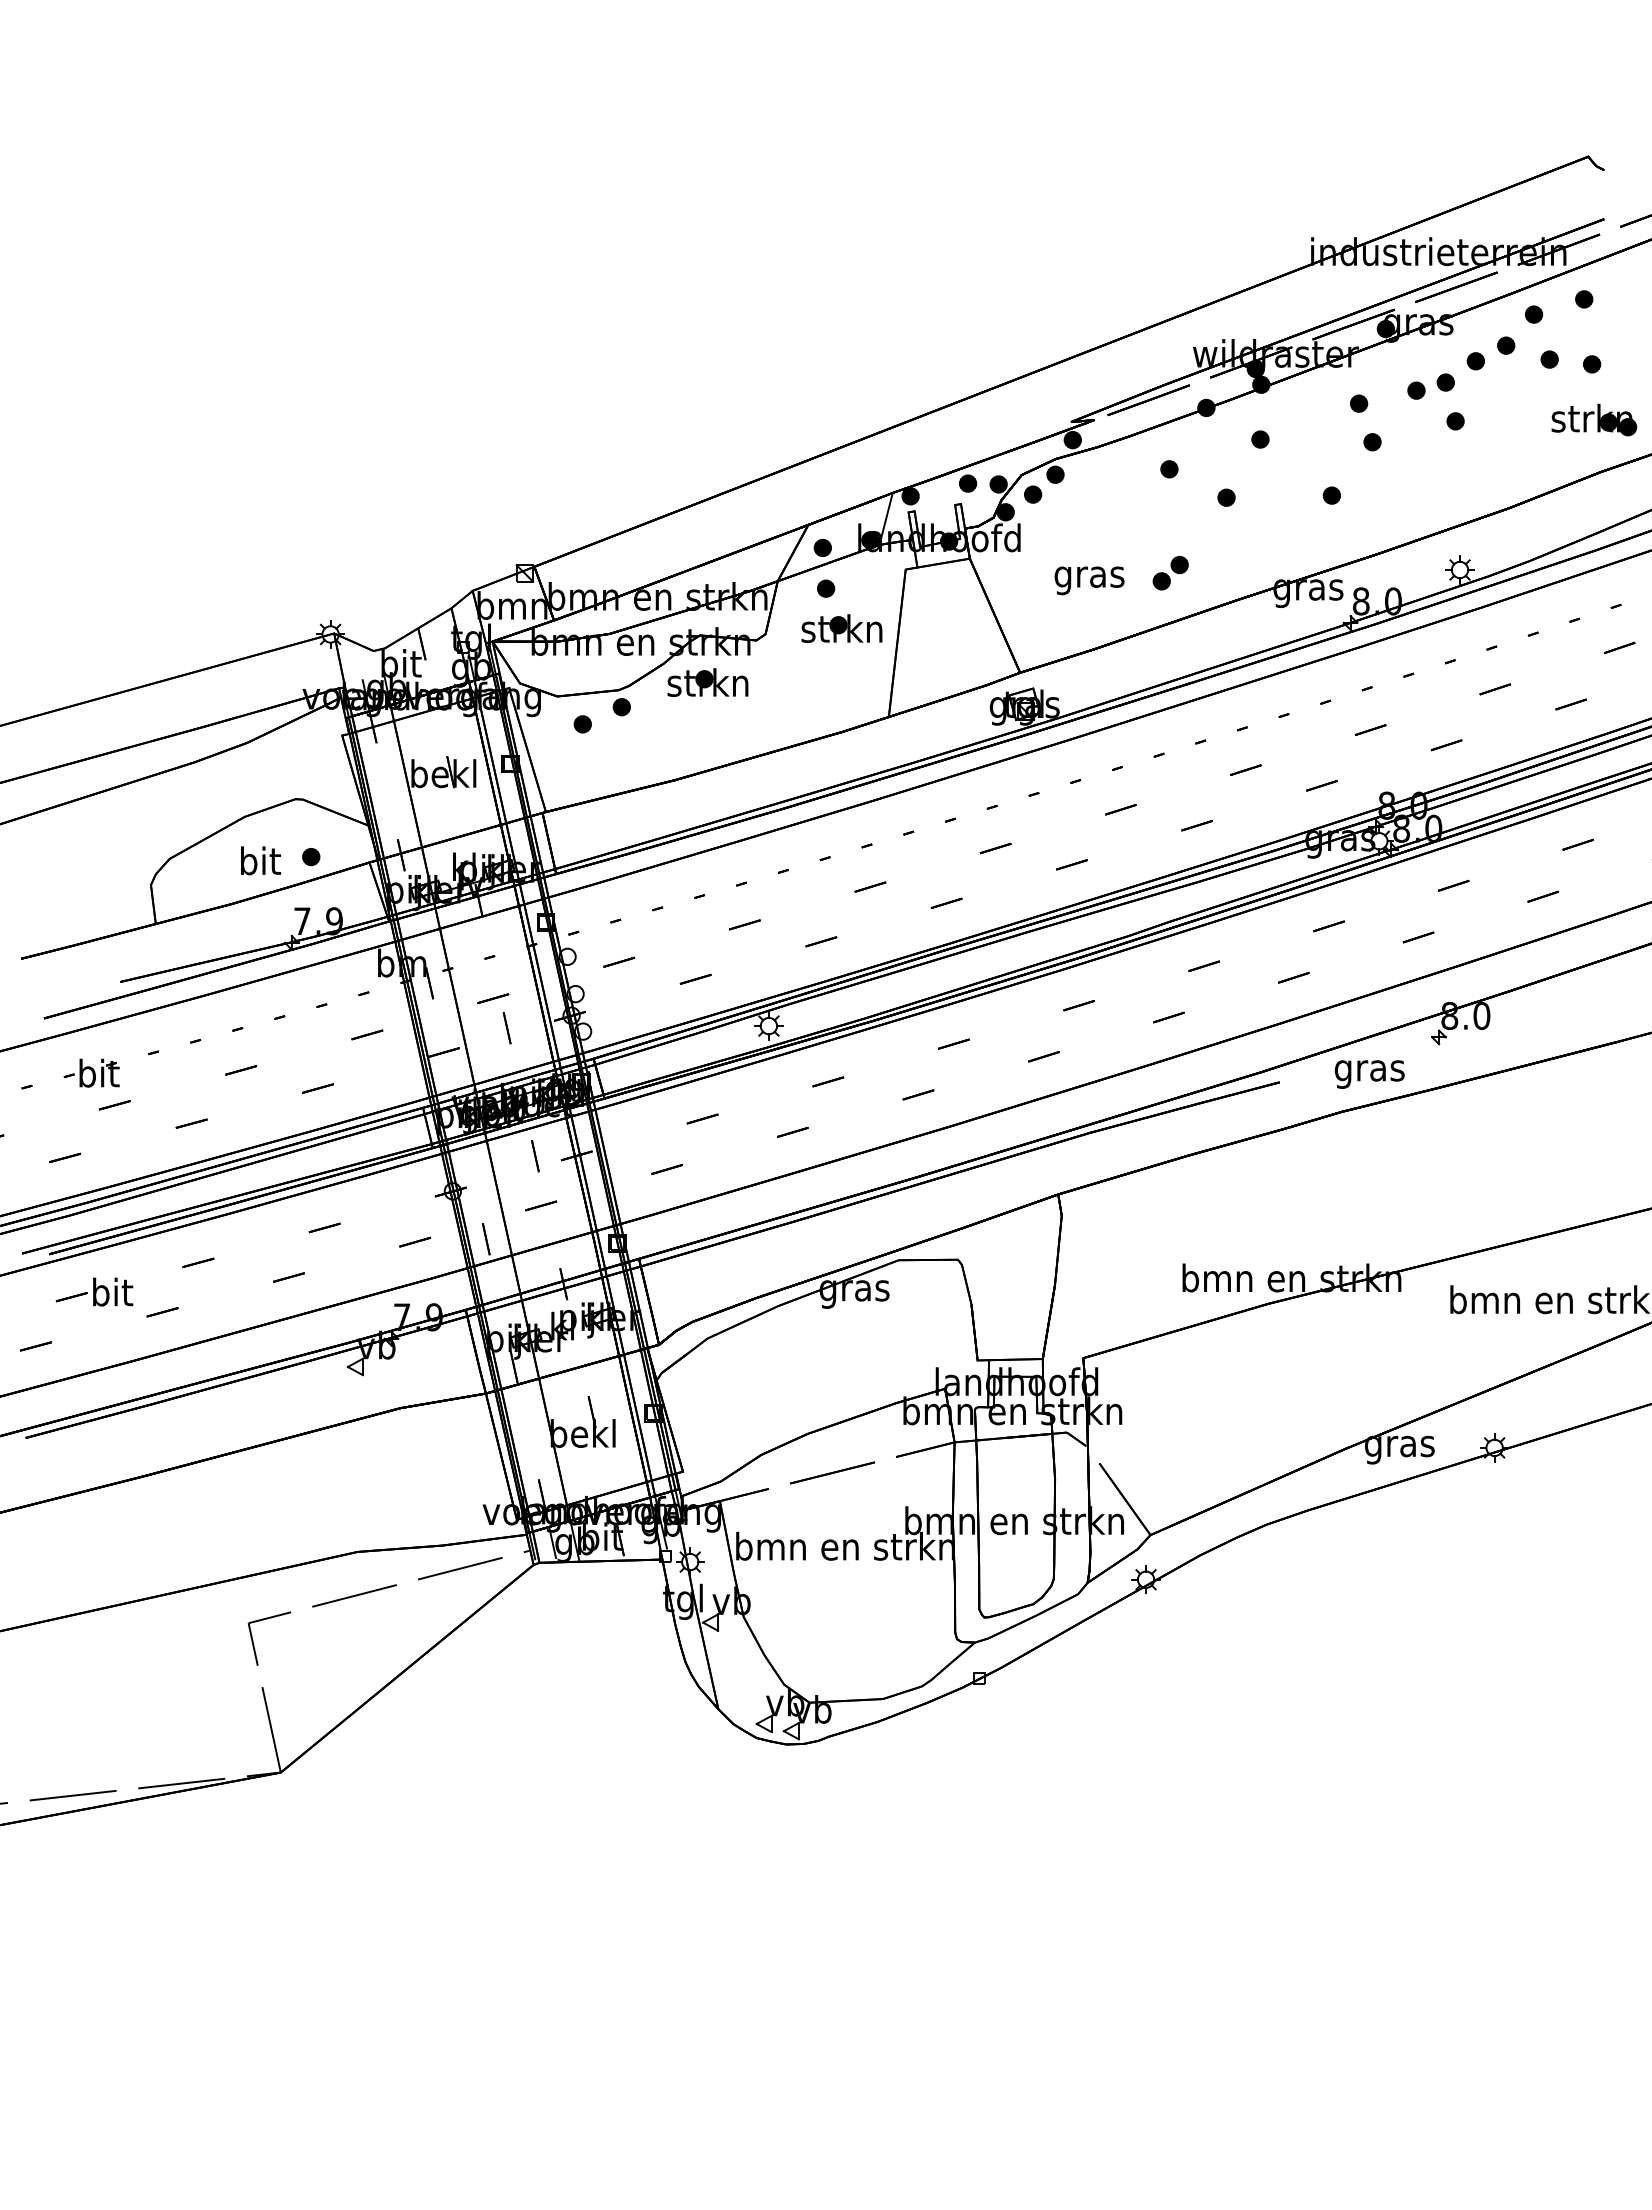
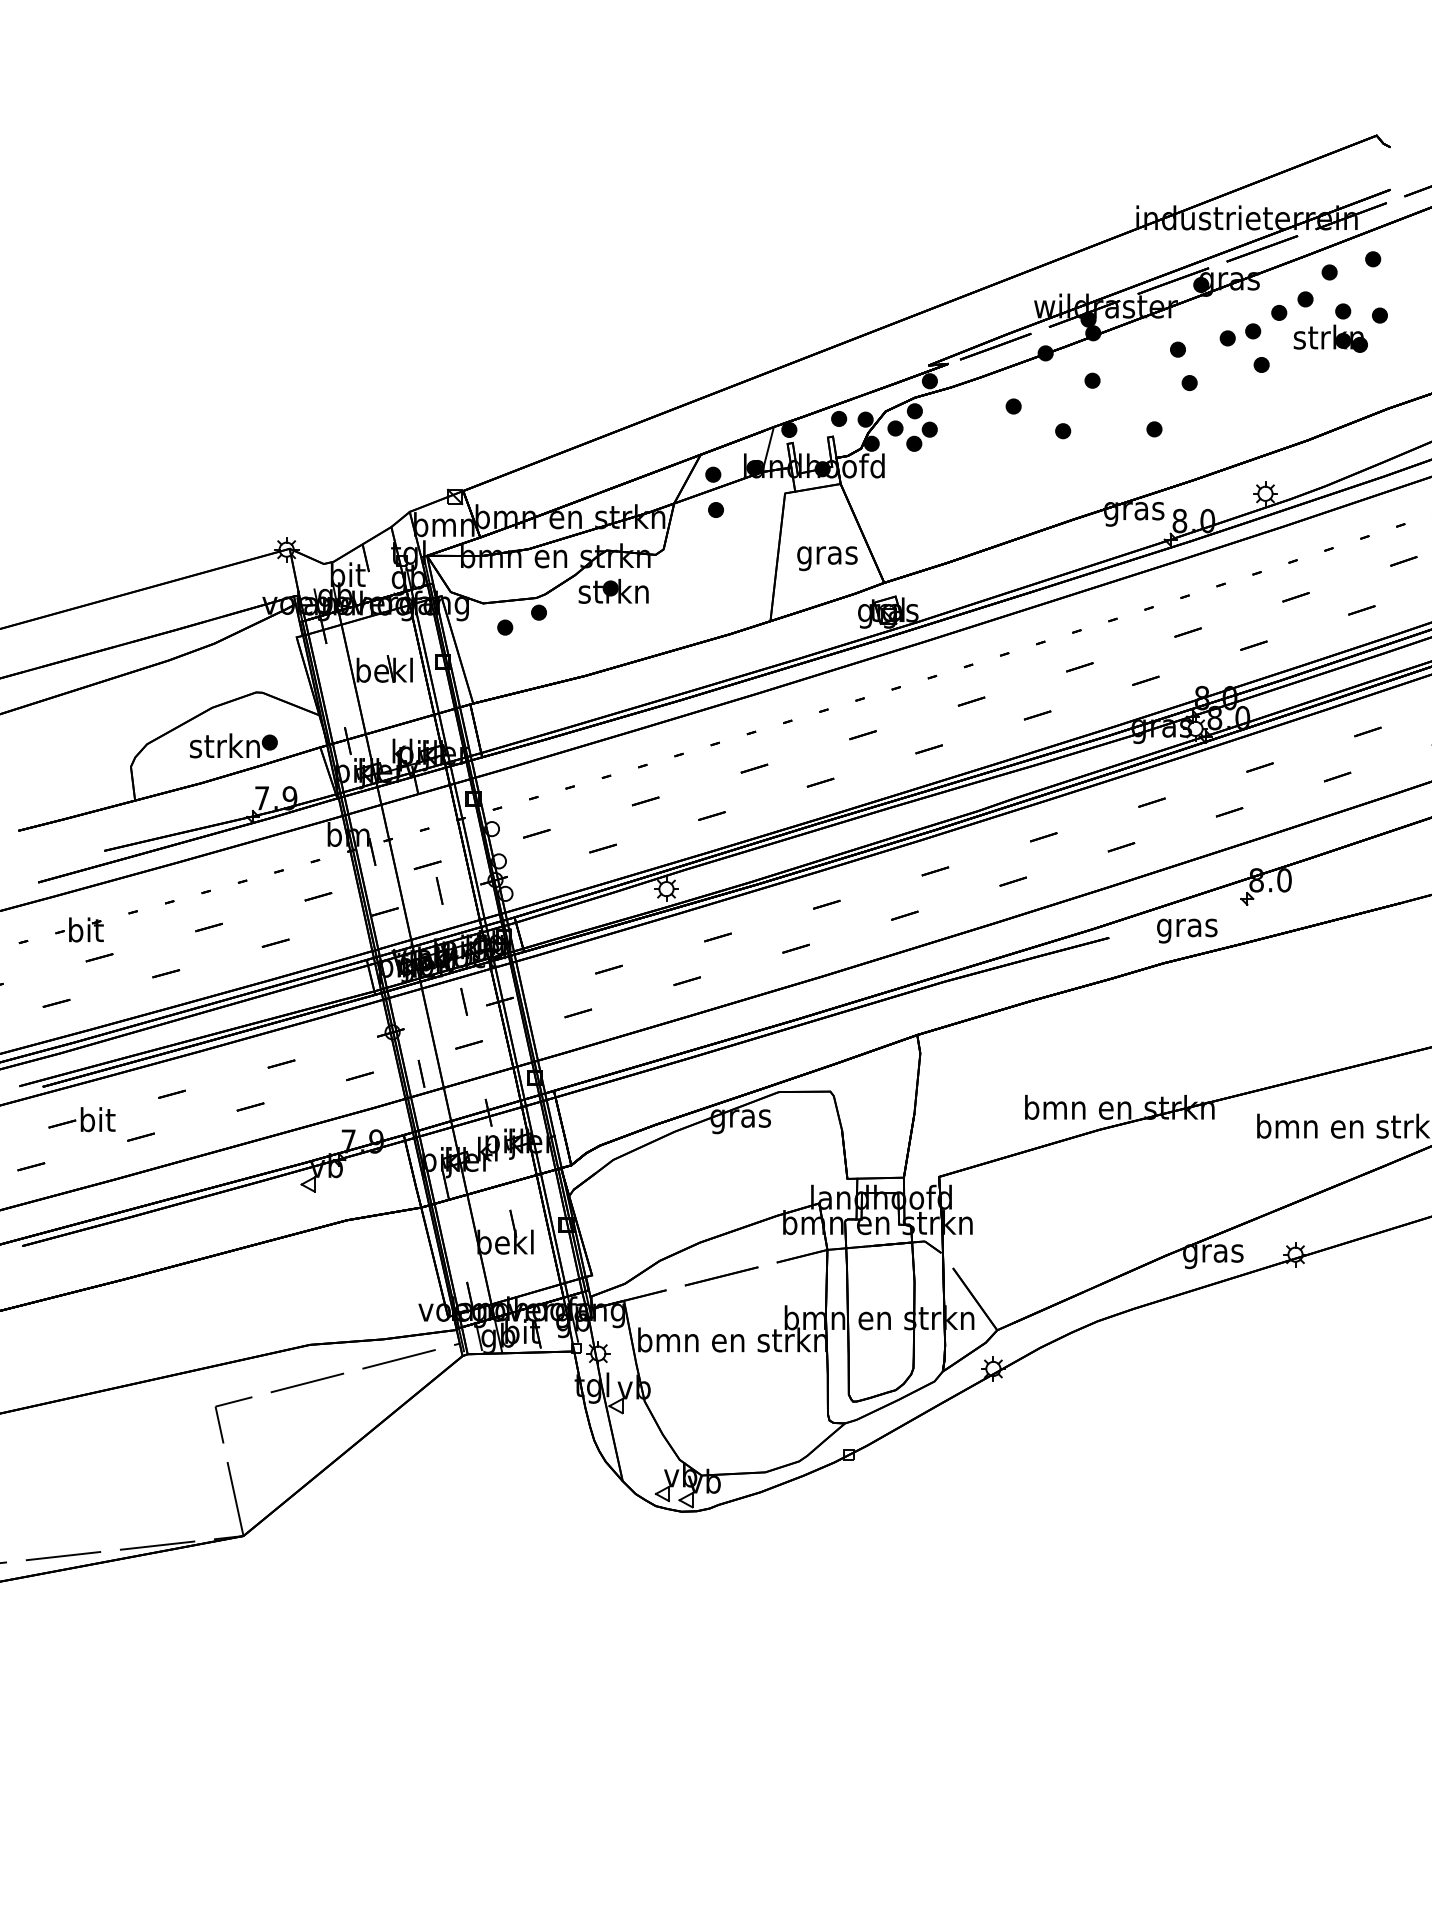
part: (1594, 419) -> (1330, 338), moved
part: (1170, 573) -> (921, 437), moved
text: (1089, 580) -> (827, 558), moved
part: (841, 628) -> (729, 544), removed
text: (259, 860) -> (225, 745), bit -> strkn

